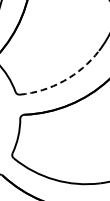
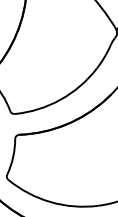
arc: (64, 80) -> (60, 99), dashed -> solid

